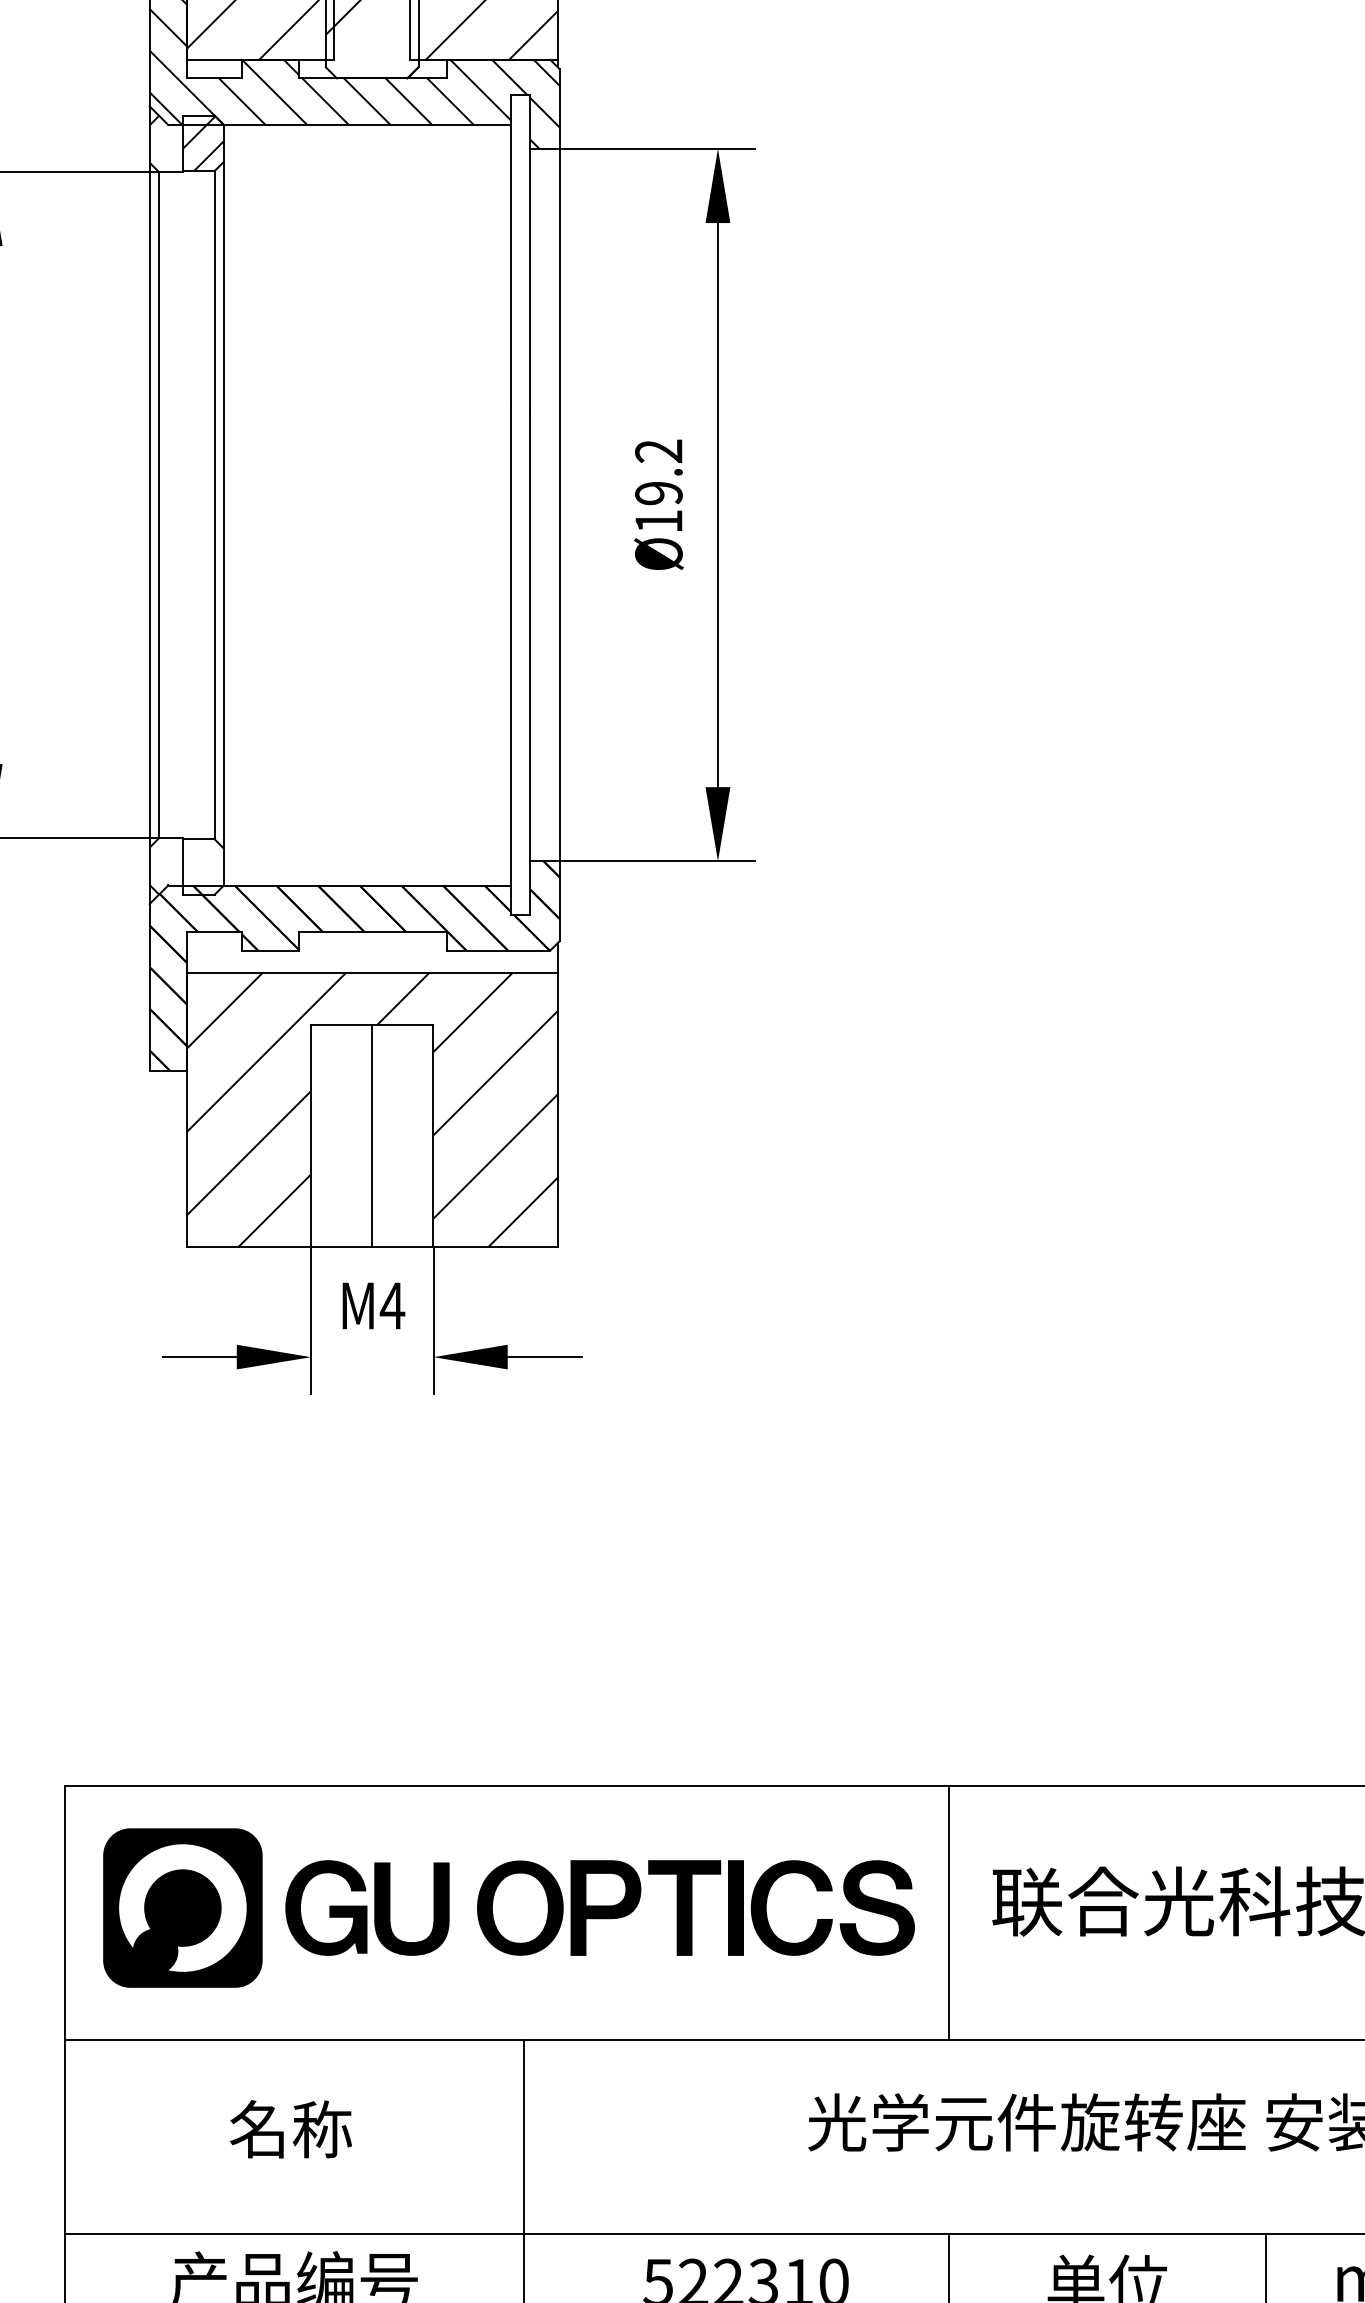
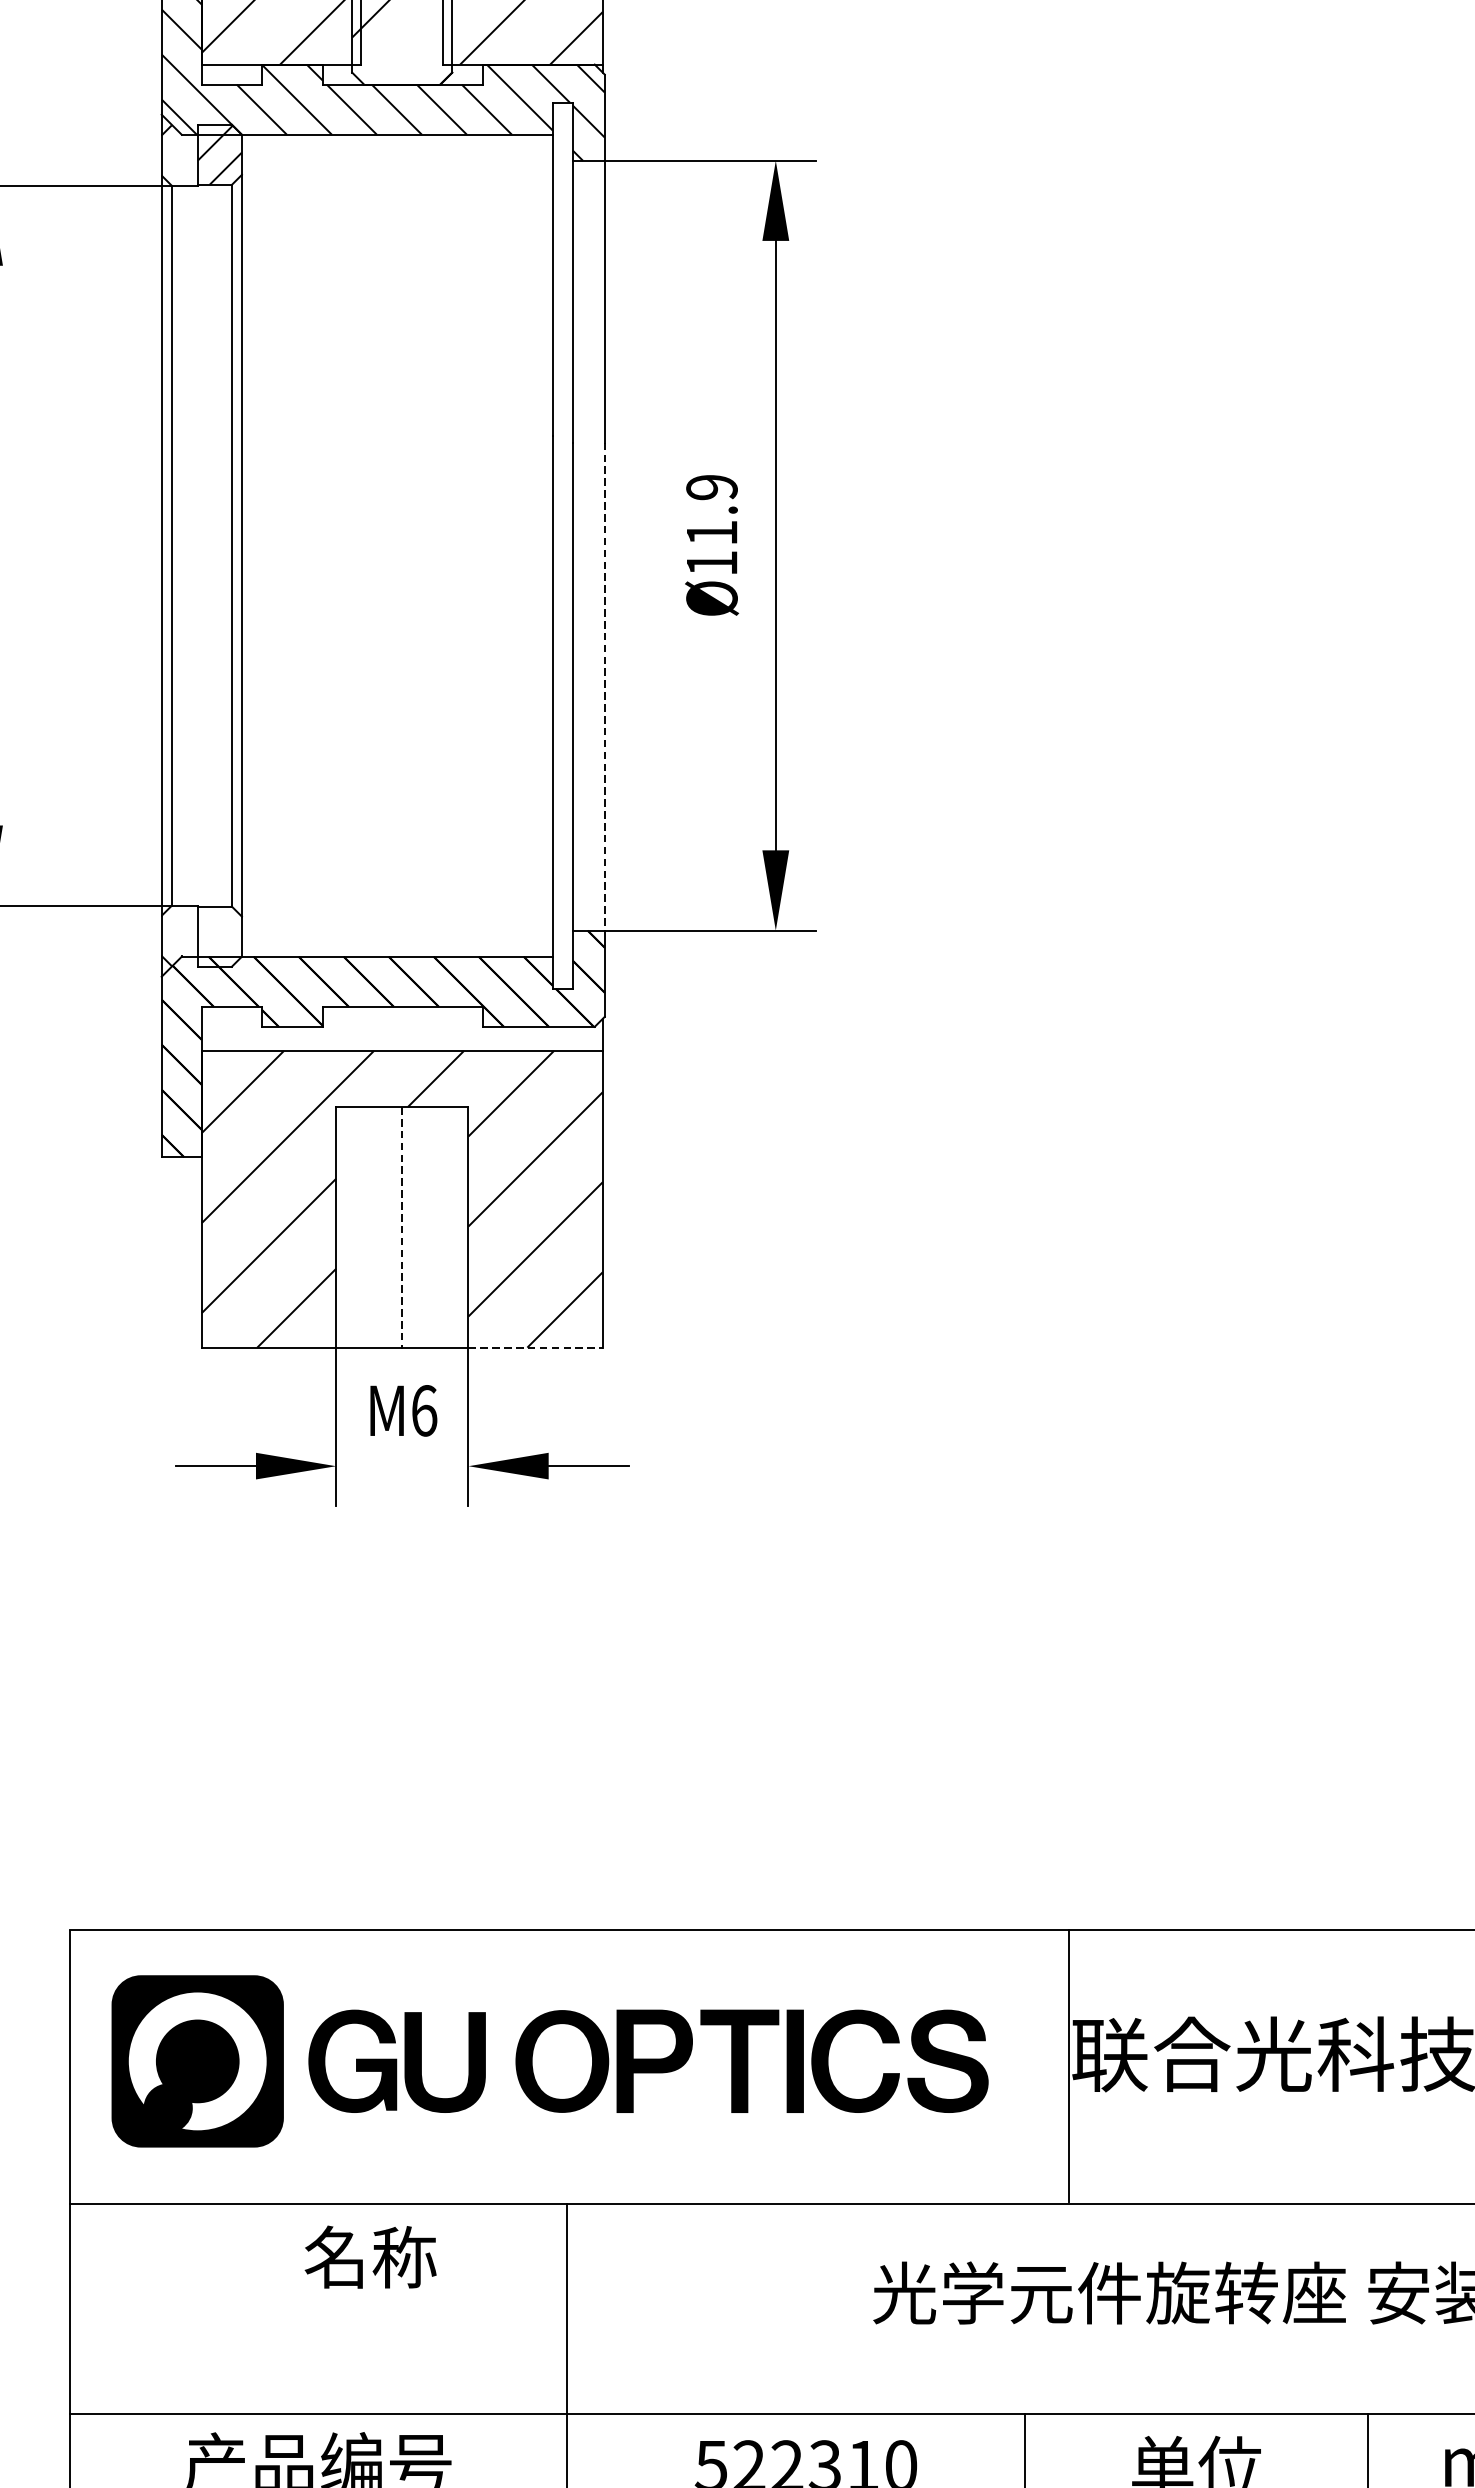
text: (658, 472) -> (711, 510), Ø19.2 -> Ø11.9
line: (559, 635) -> (604, 686), solid -> dashed
line: (372, 1136) -> (402, 1227), solid -> dashed
line: (496, 1247) -> (536, 1347), solid -> dashed
text: (392, 1305) -> (424, 1410), M4 -> M6
line: (948, 1911) -> (1069, 2065), moved
text: (290, 2129) -> (370, 2257), moved

